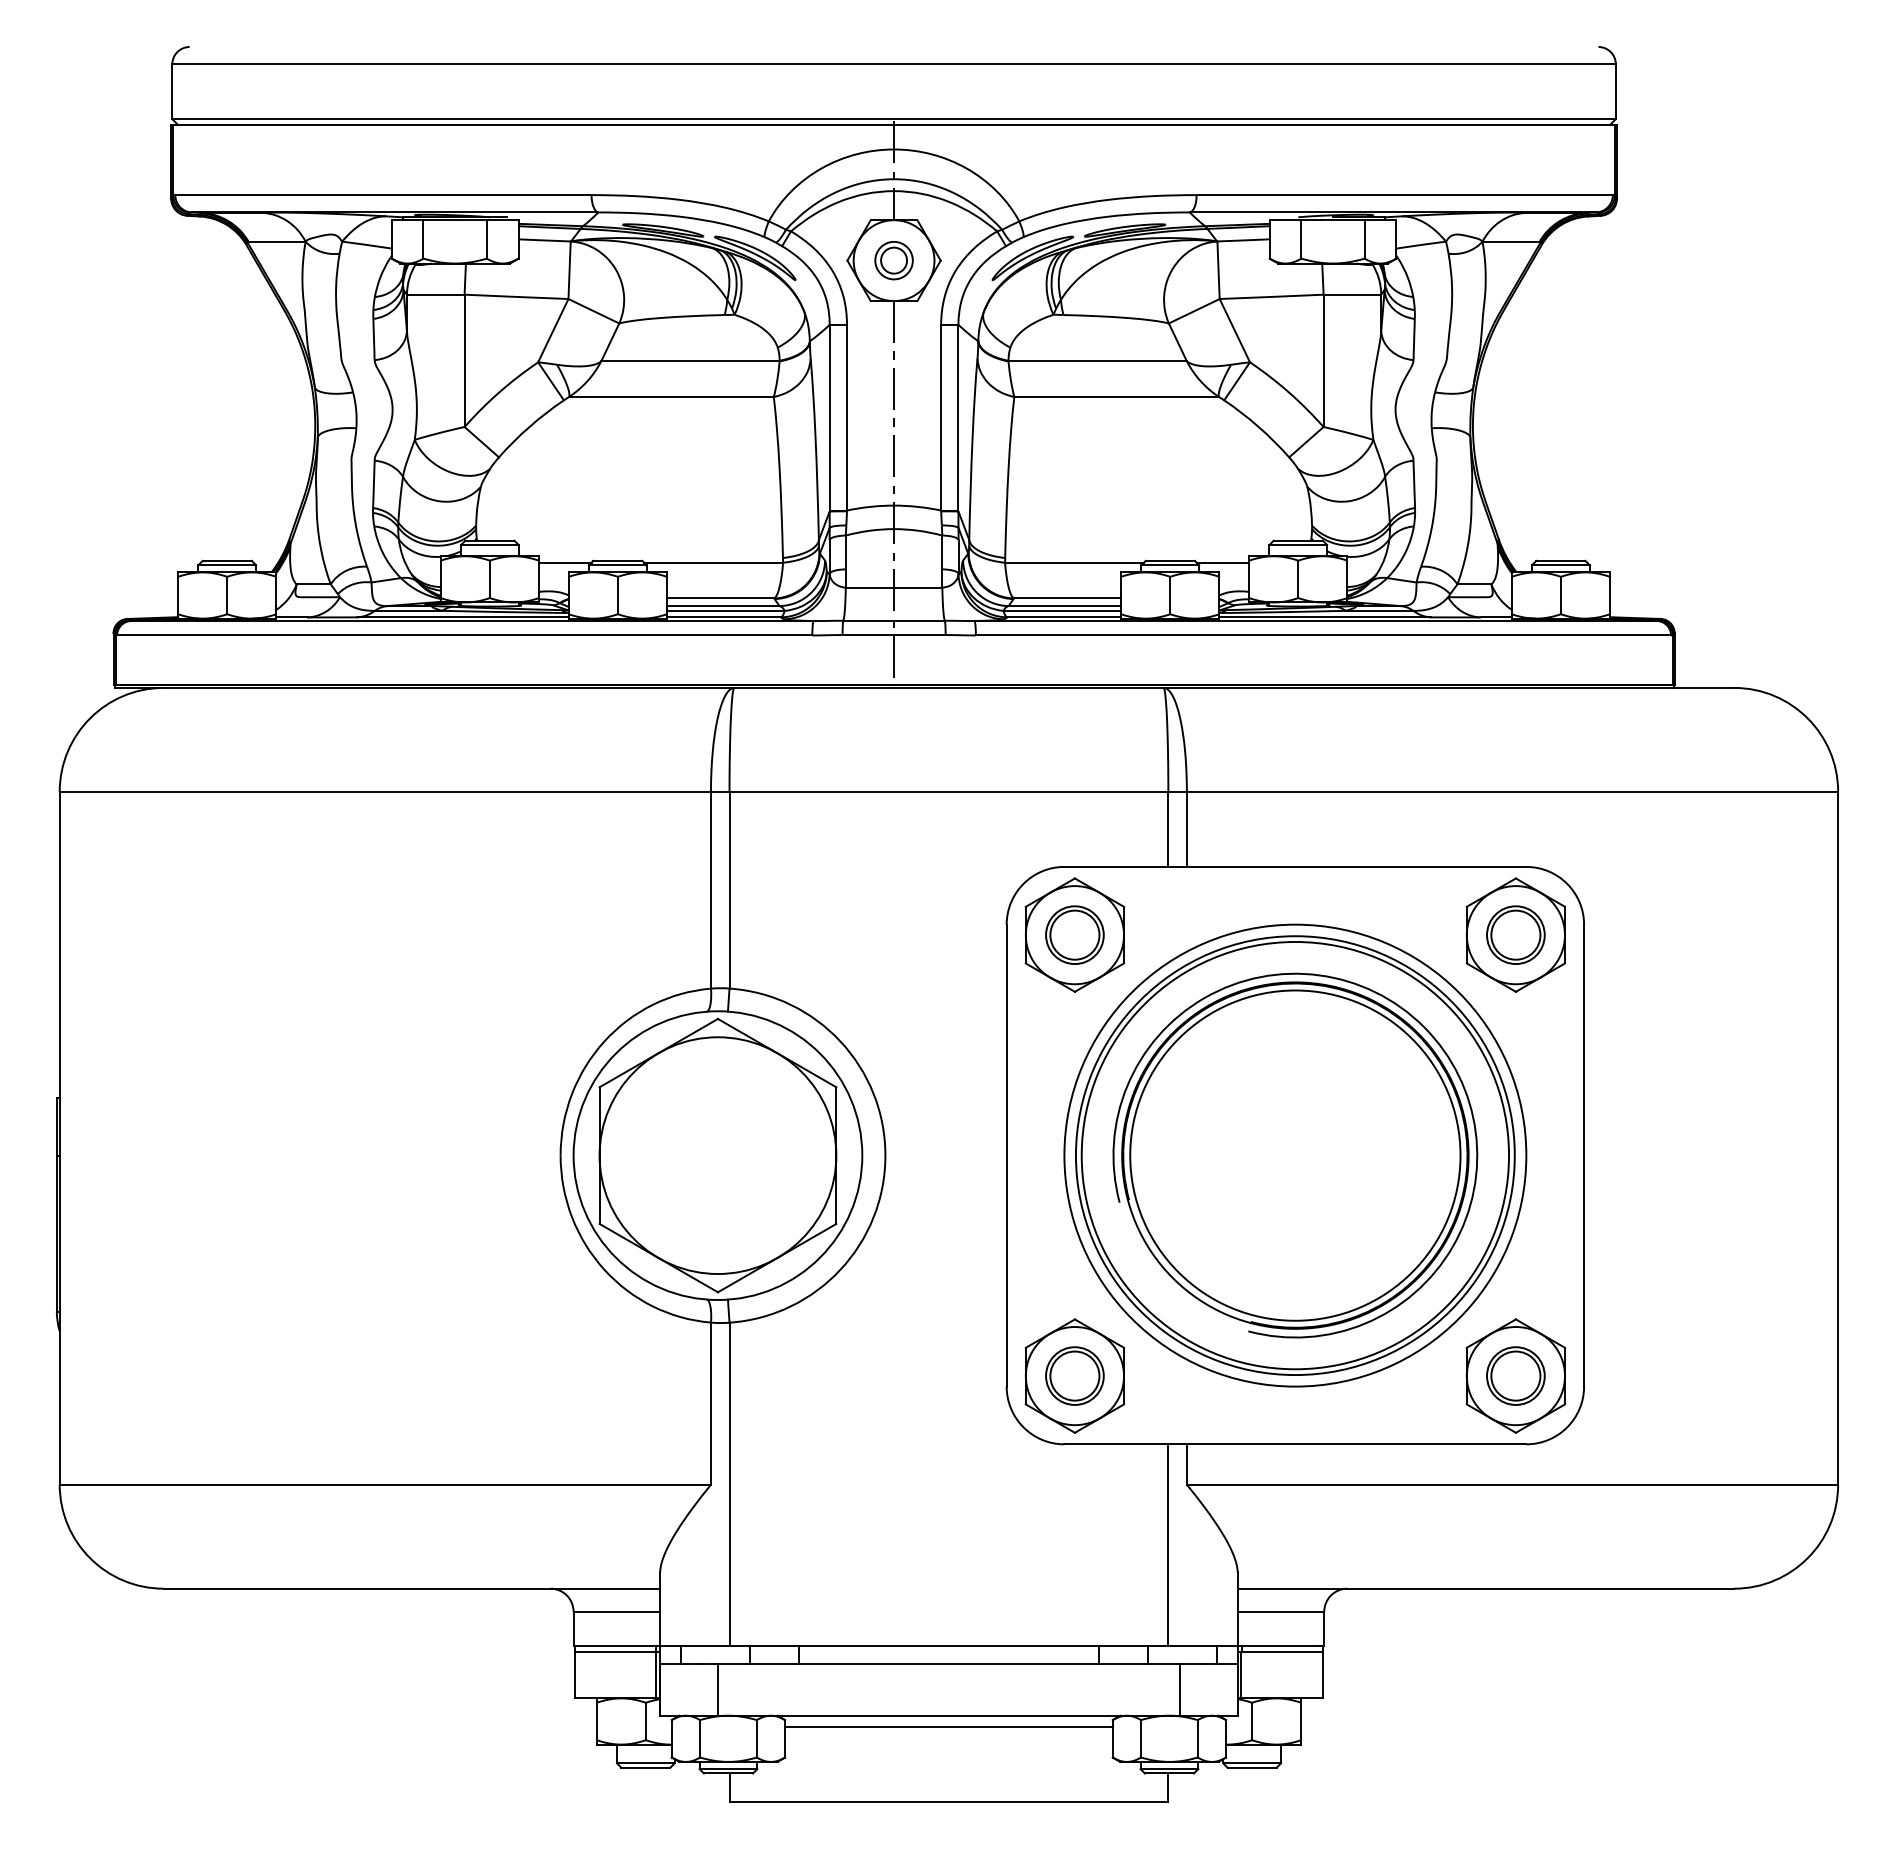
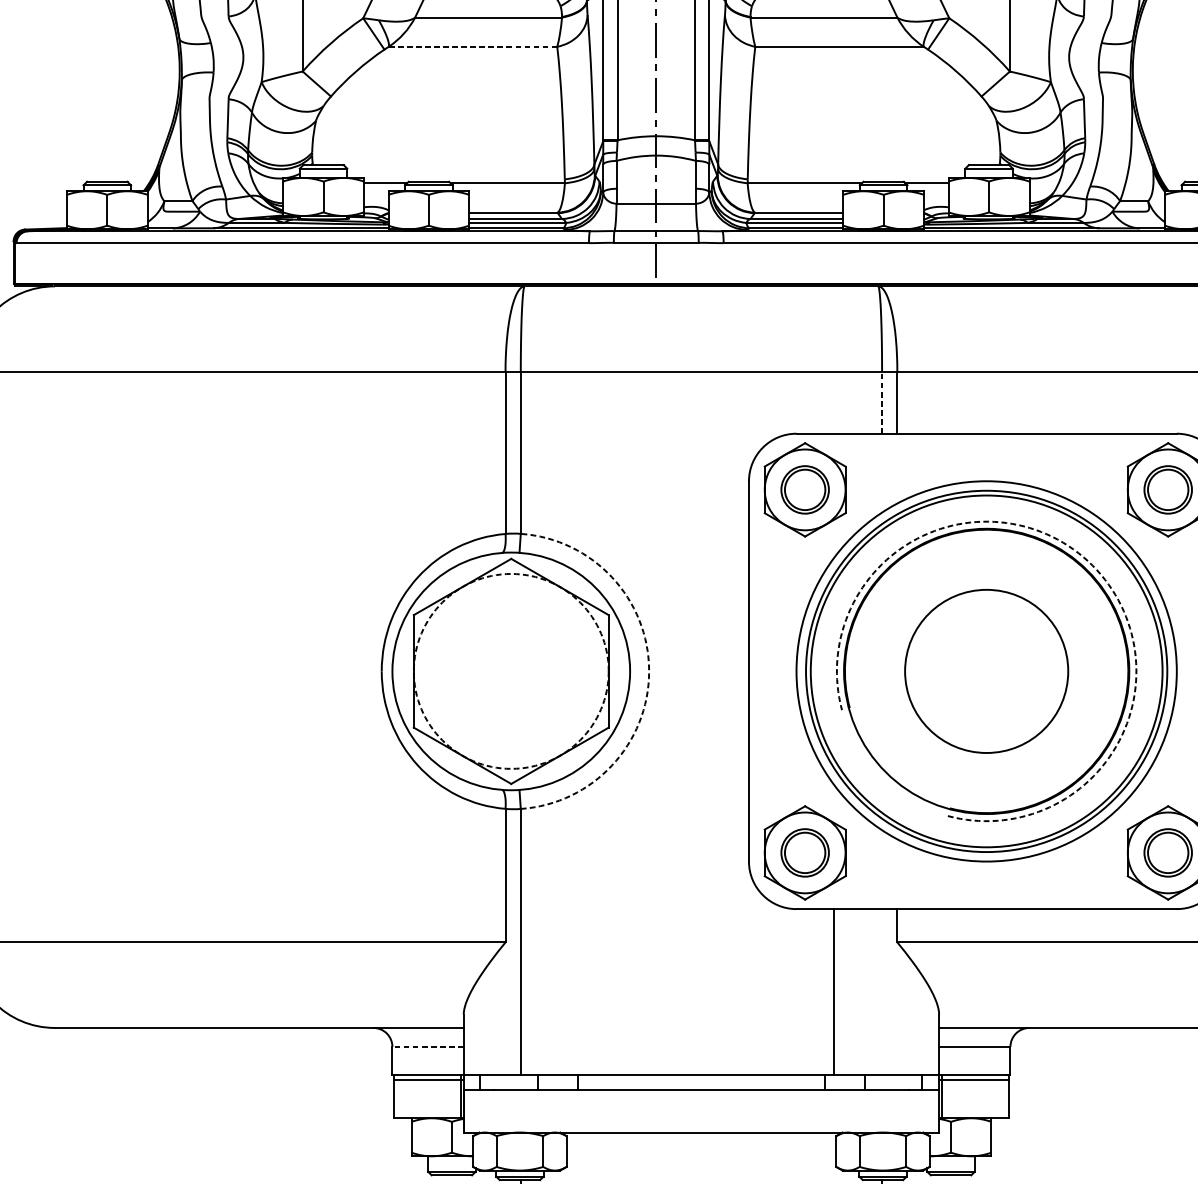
line: (671, 396) -> (473, 46), solid -> dashed
line: (1168, 829) -> (882, 402), solid -> dashed
arc: (1423, 1027) -> (1092, 565), solid -> dashed
circle: (717, 1155) -> (510, 671), solid -> dashed
arc: (885, 1155) -> (649, 671), solid -> dashed
circle: (1295, 1155) -> (986, 671), size x0.6
line: (1168, 1545) -> (834, 992), moved
line: (616, 1611) -> (427, 1046), solid -> dashed
line: (717, 1689) -> (510, 1110), removed
line: (1179, 1689) -> (891, 1110), removed
line: (948, 1727) -> (701, 1142), removed

